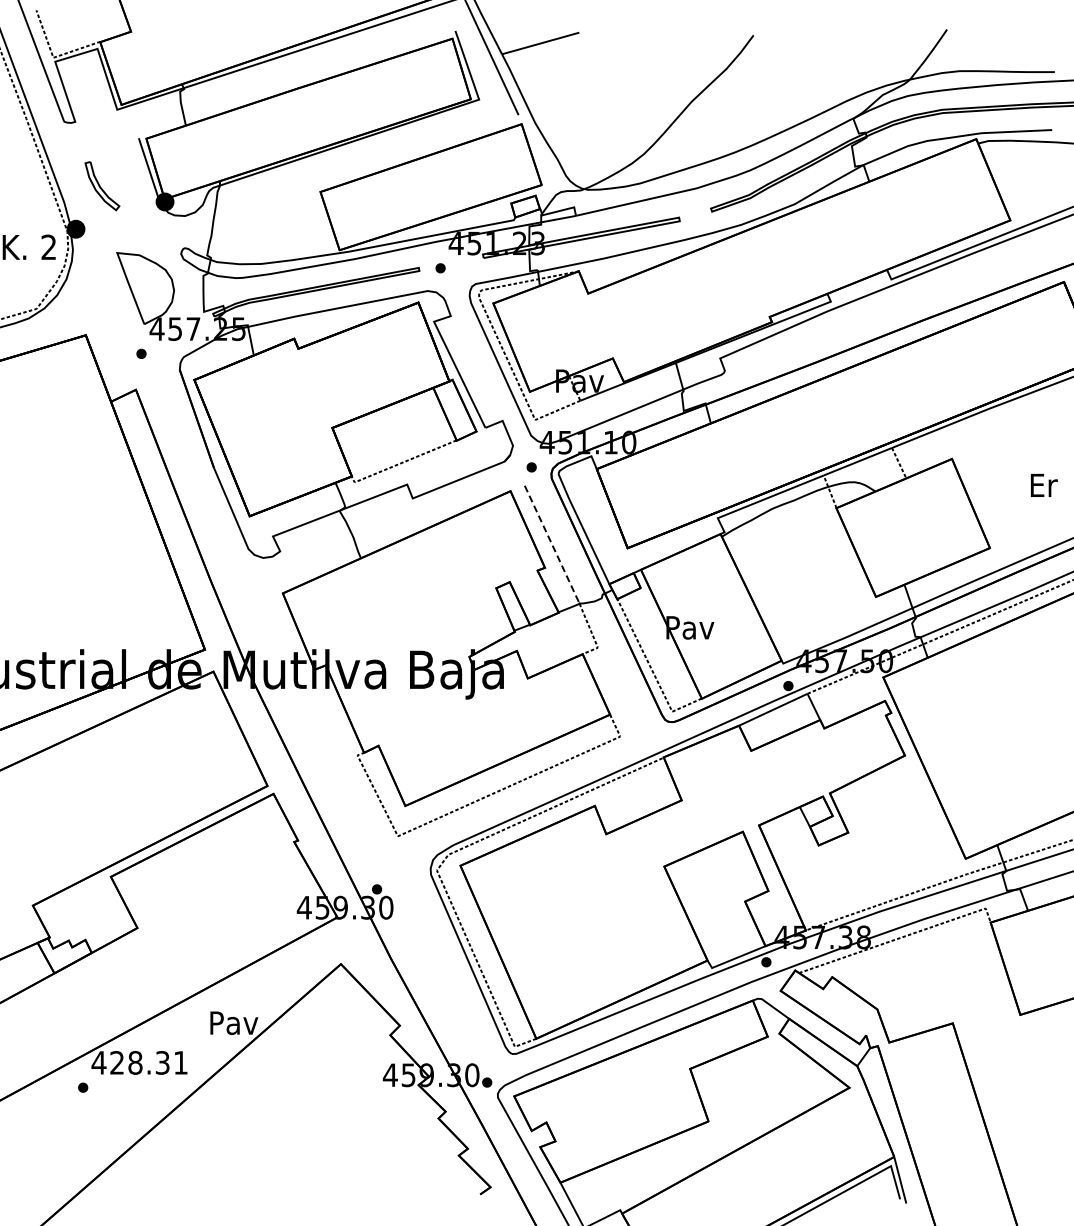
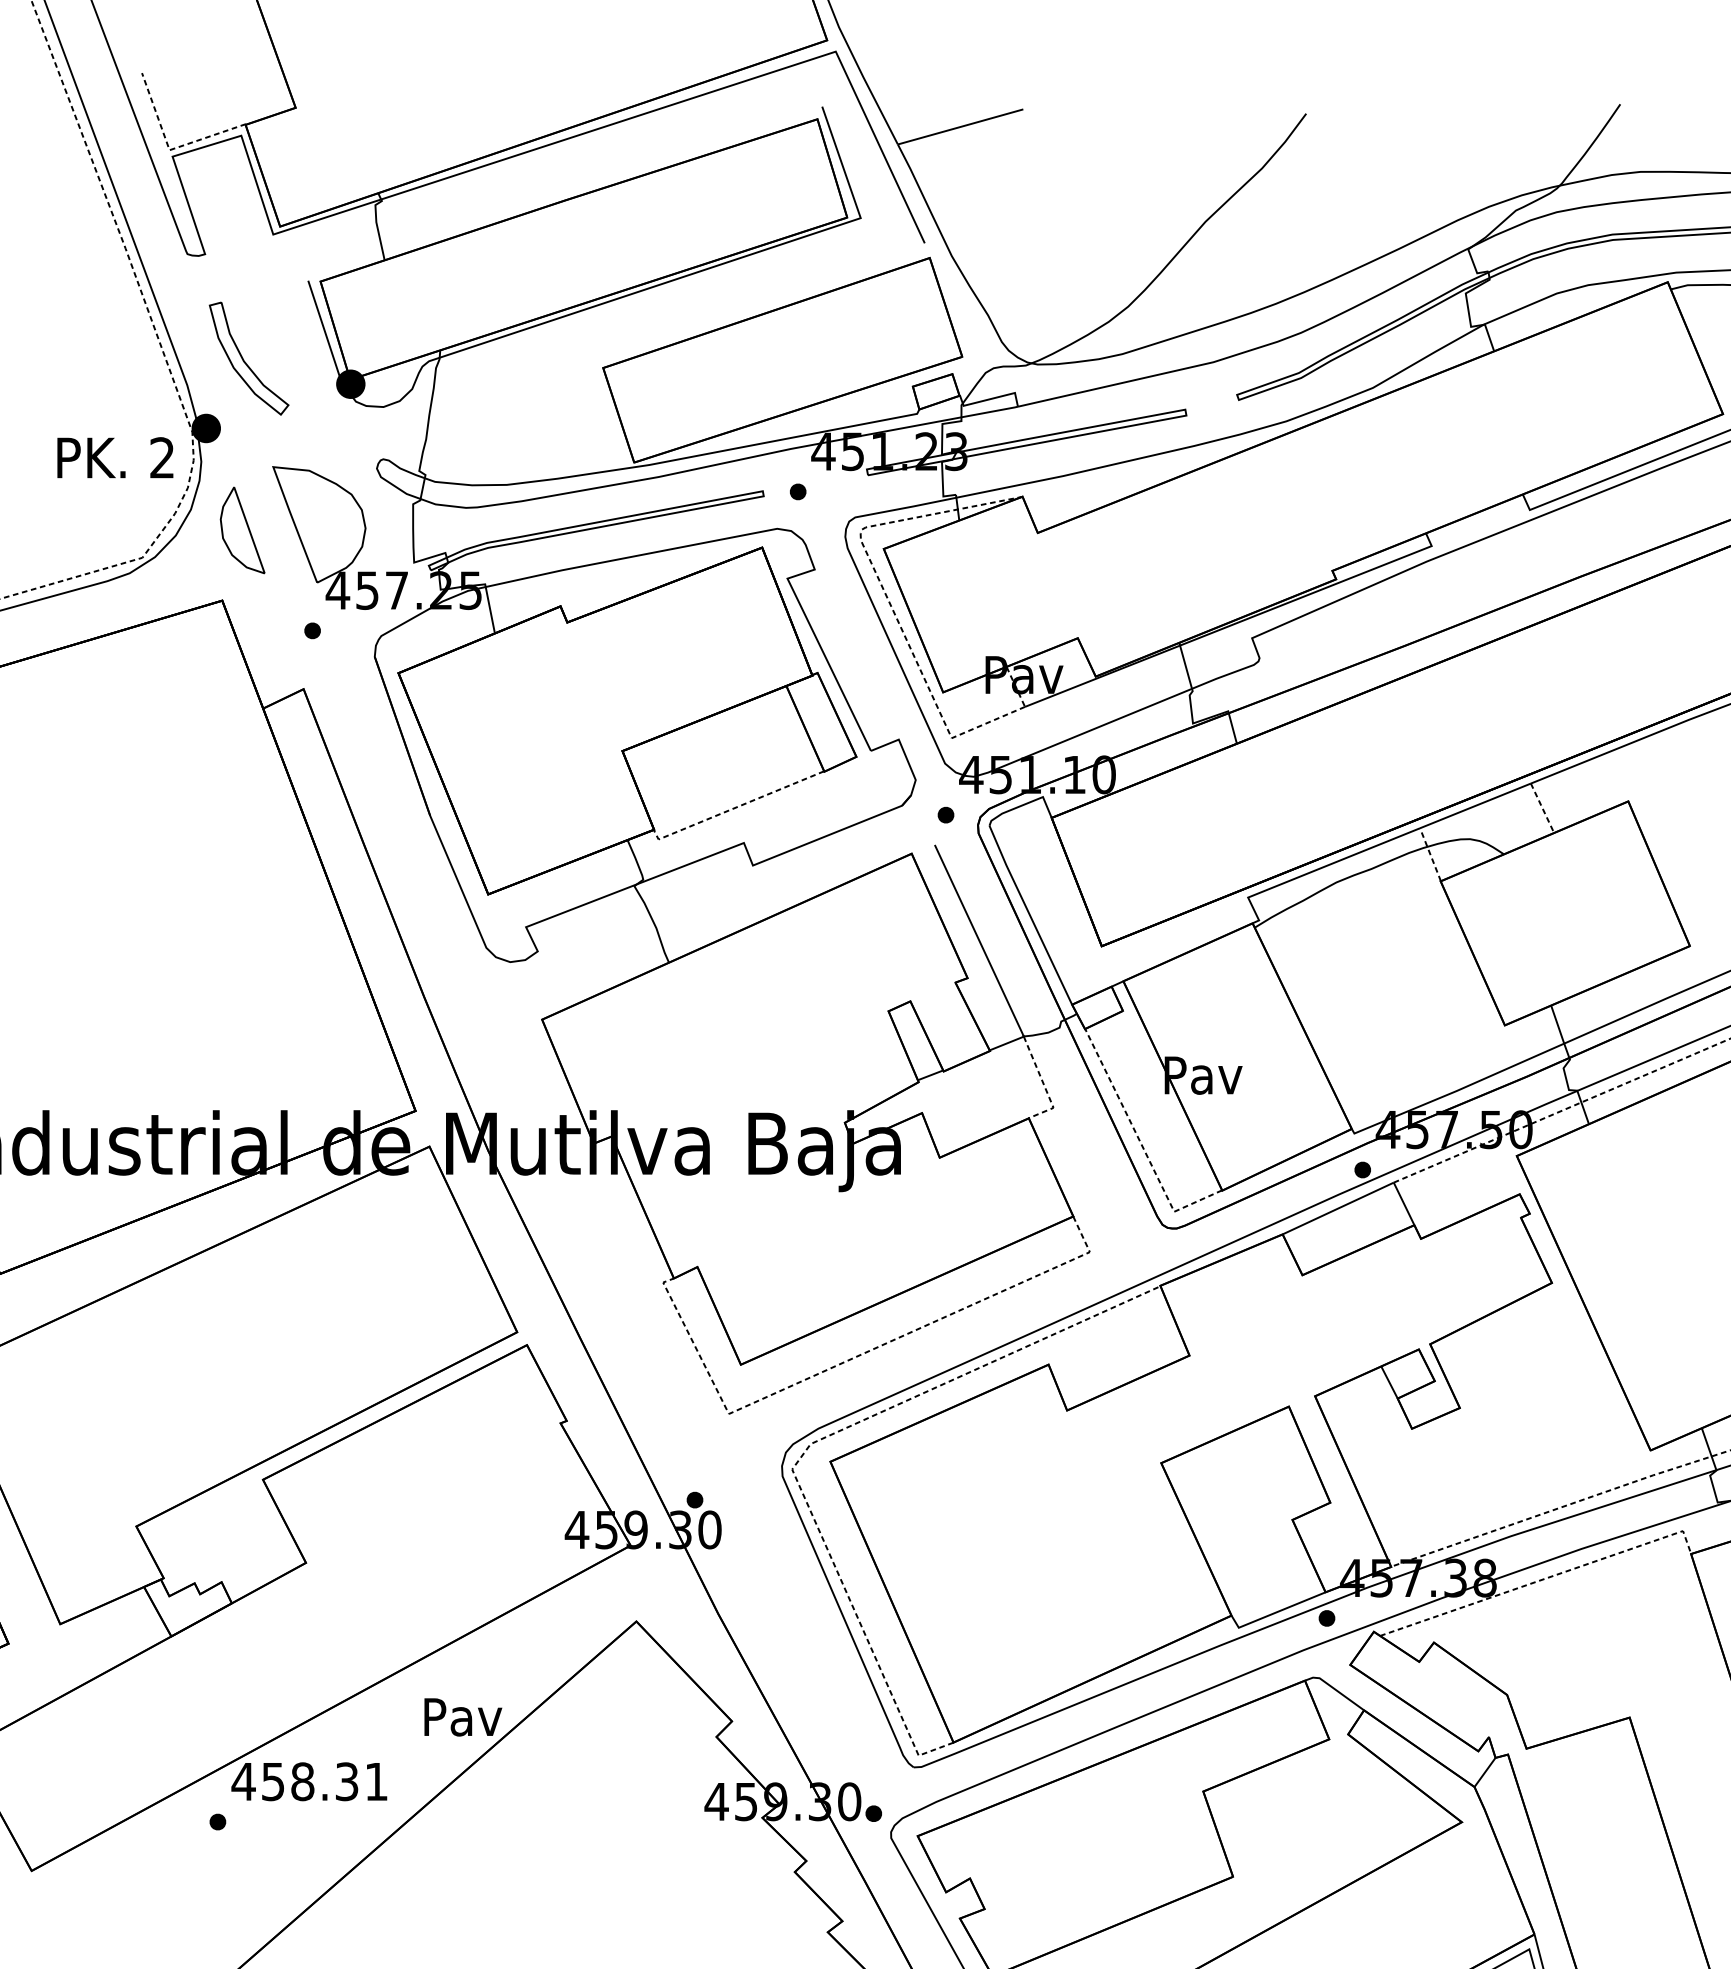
part: (102, 185) -> (249, 357), size x1.43
part: (98, 292) -> (242, 531), added
line: (552, 544) -> (979, 940), dashed -> solid
text: (116, 1062) -> (272, 1781), 428.31 -> 458.31

